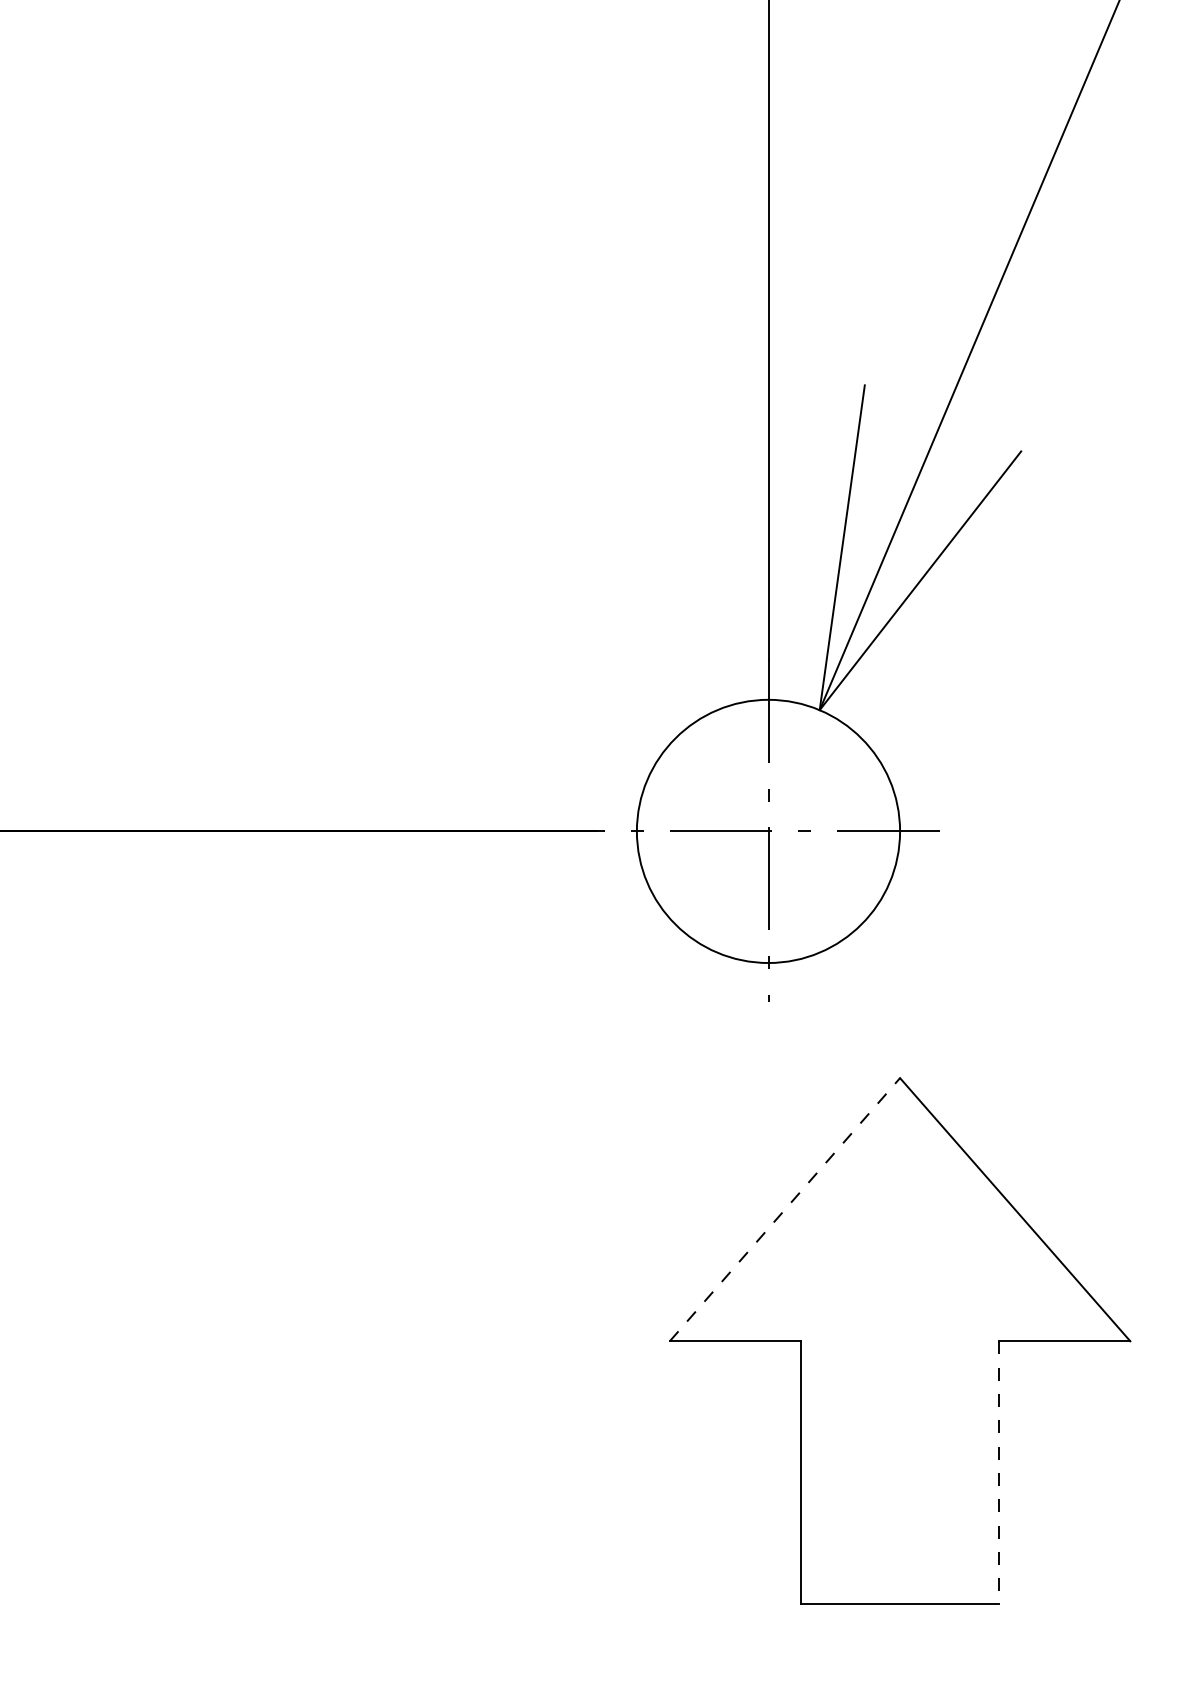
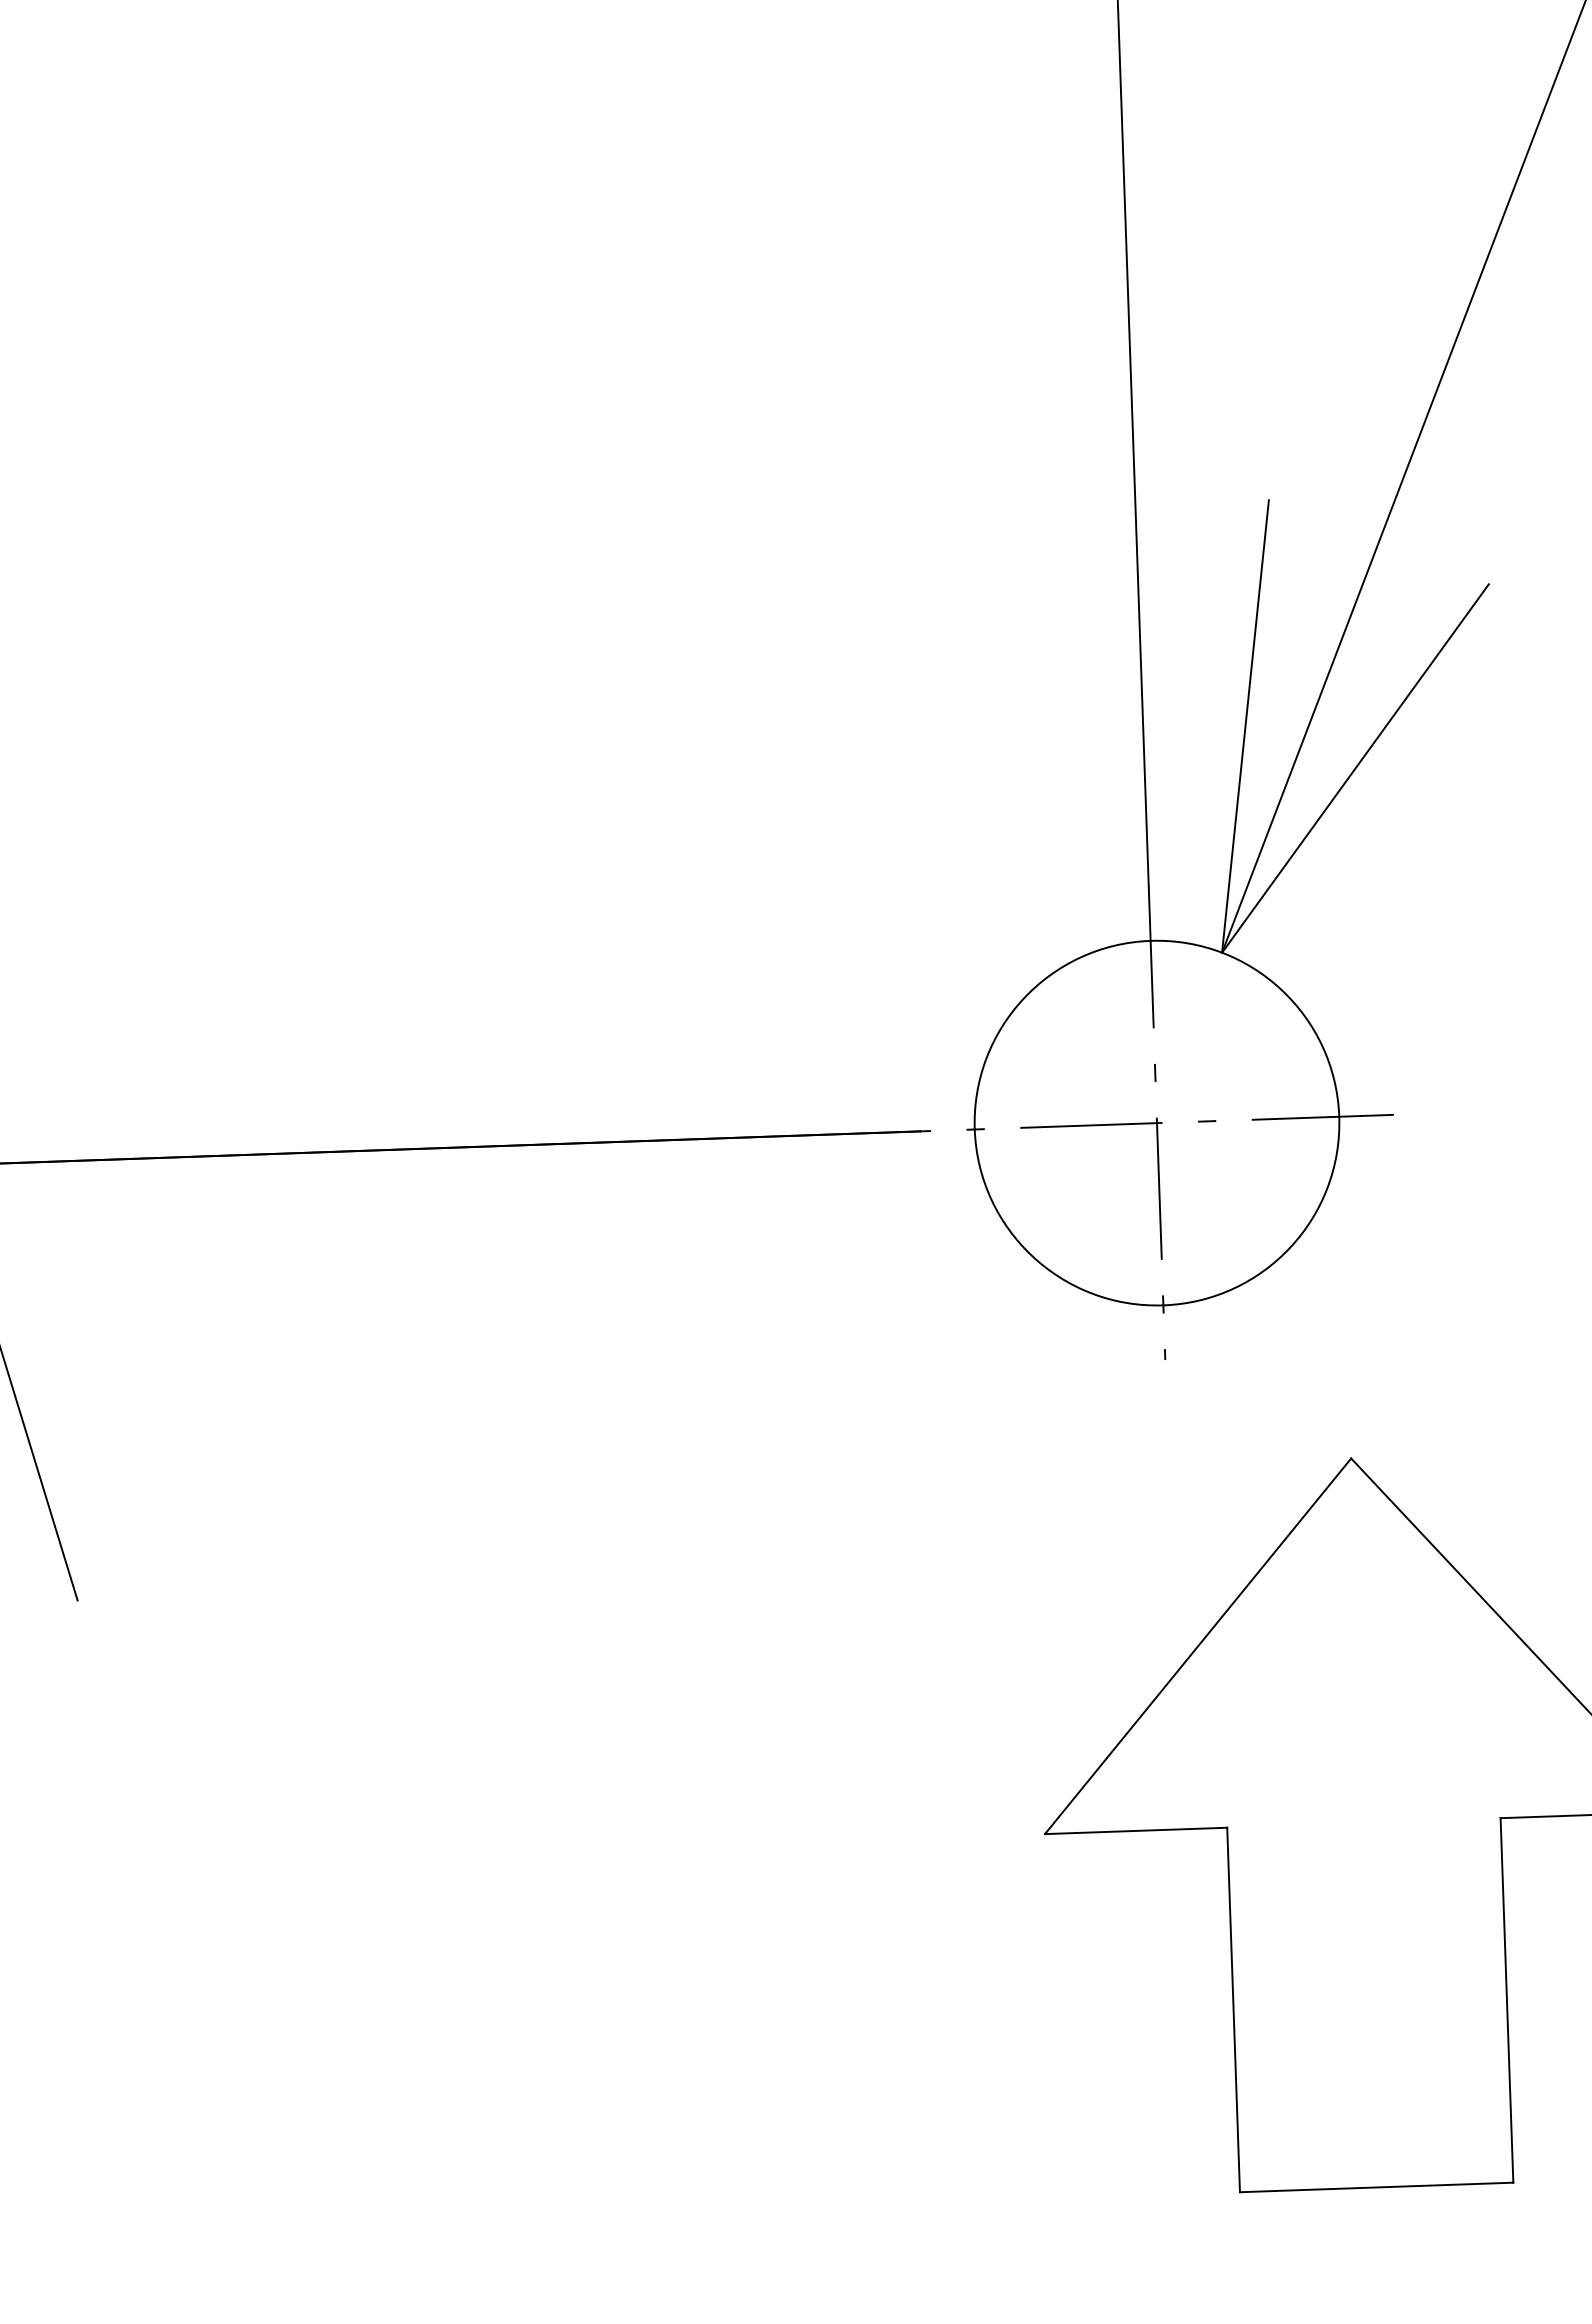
line: (784, 1209) -> (1197, 1646), dashed -> solid
line: (998, 1472) -> (1506, 1999), dashed -> solid

